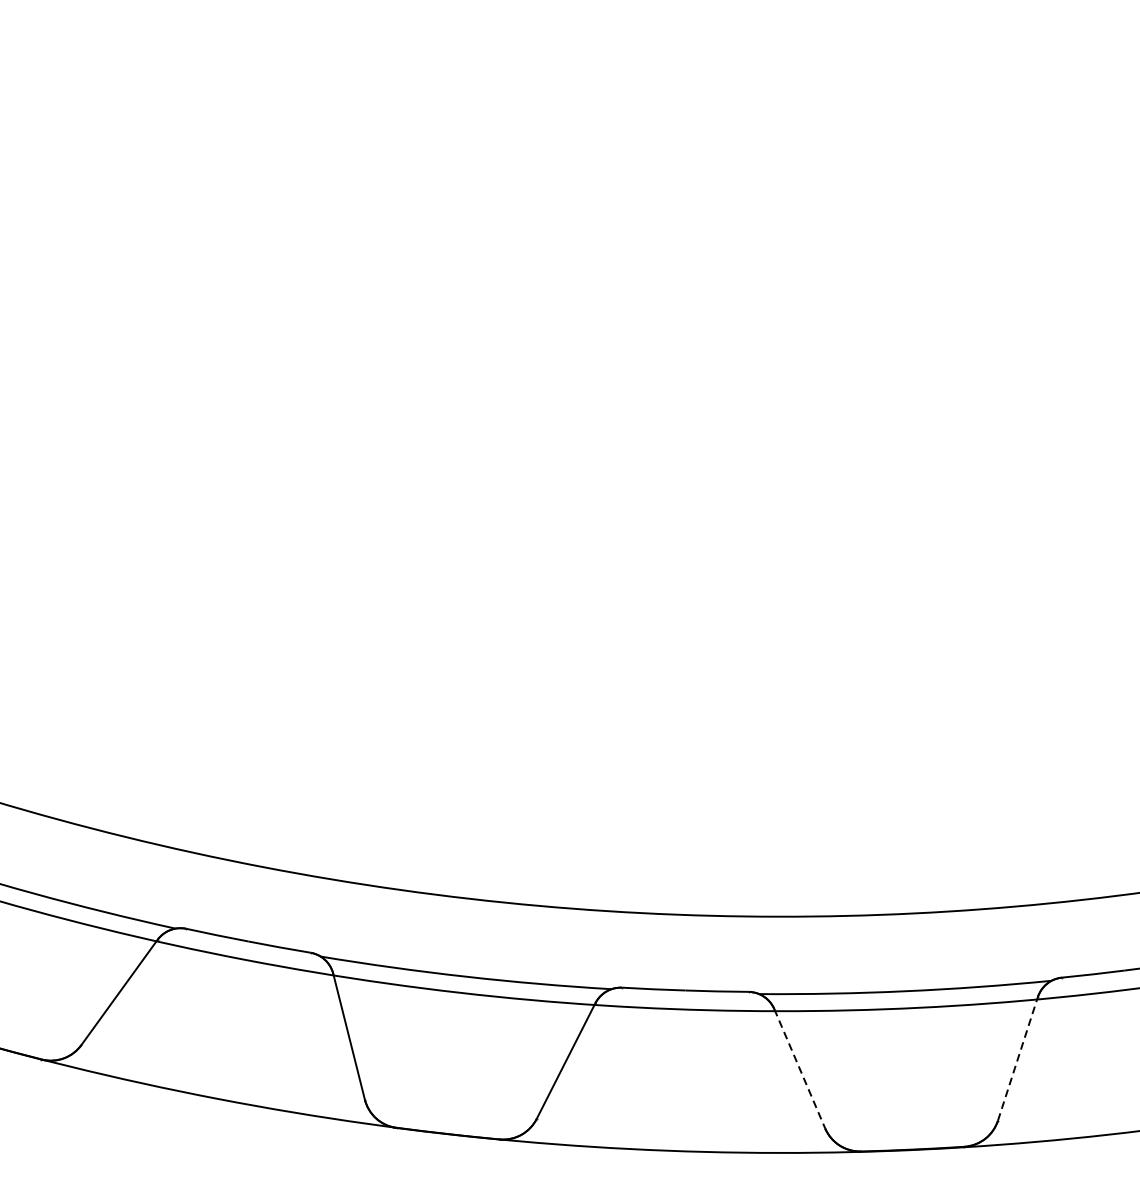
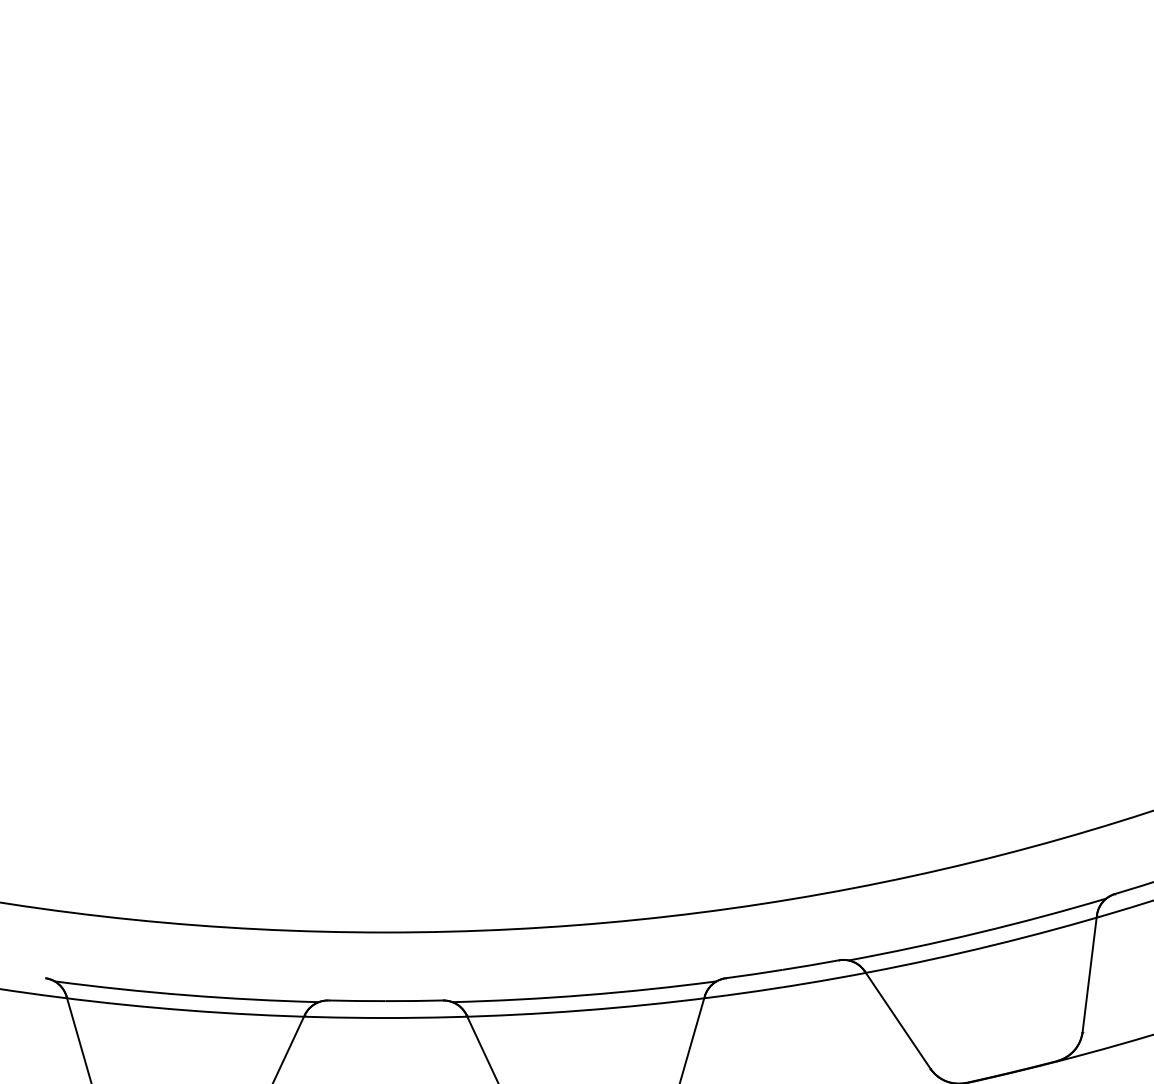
line: (1017, 1058) -> (1089, 973), dashed -> solid
line: (799, 1068) -> (897, 1019), dashed -> solid

